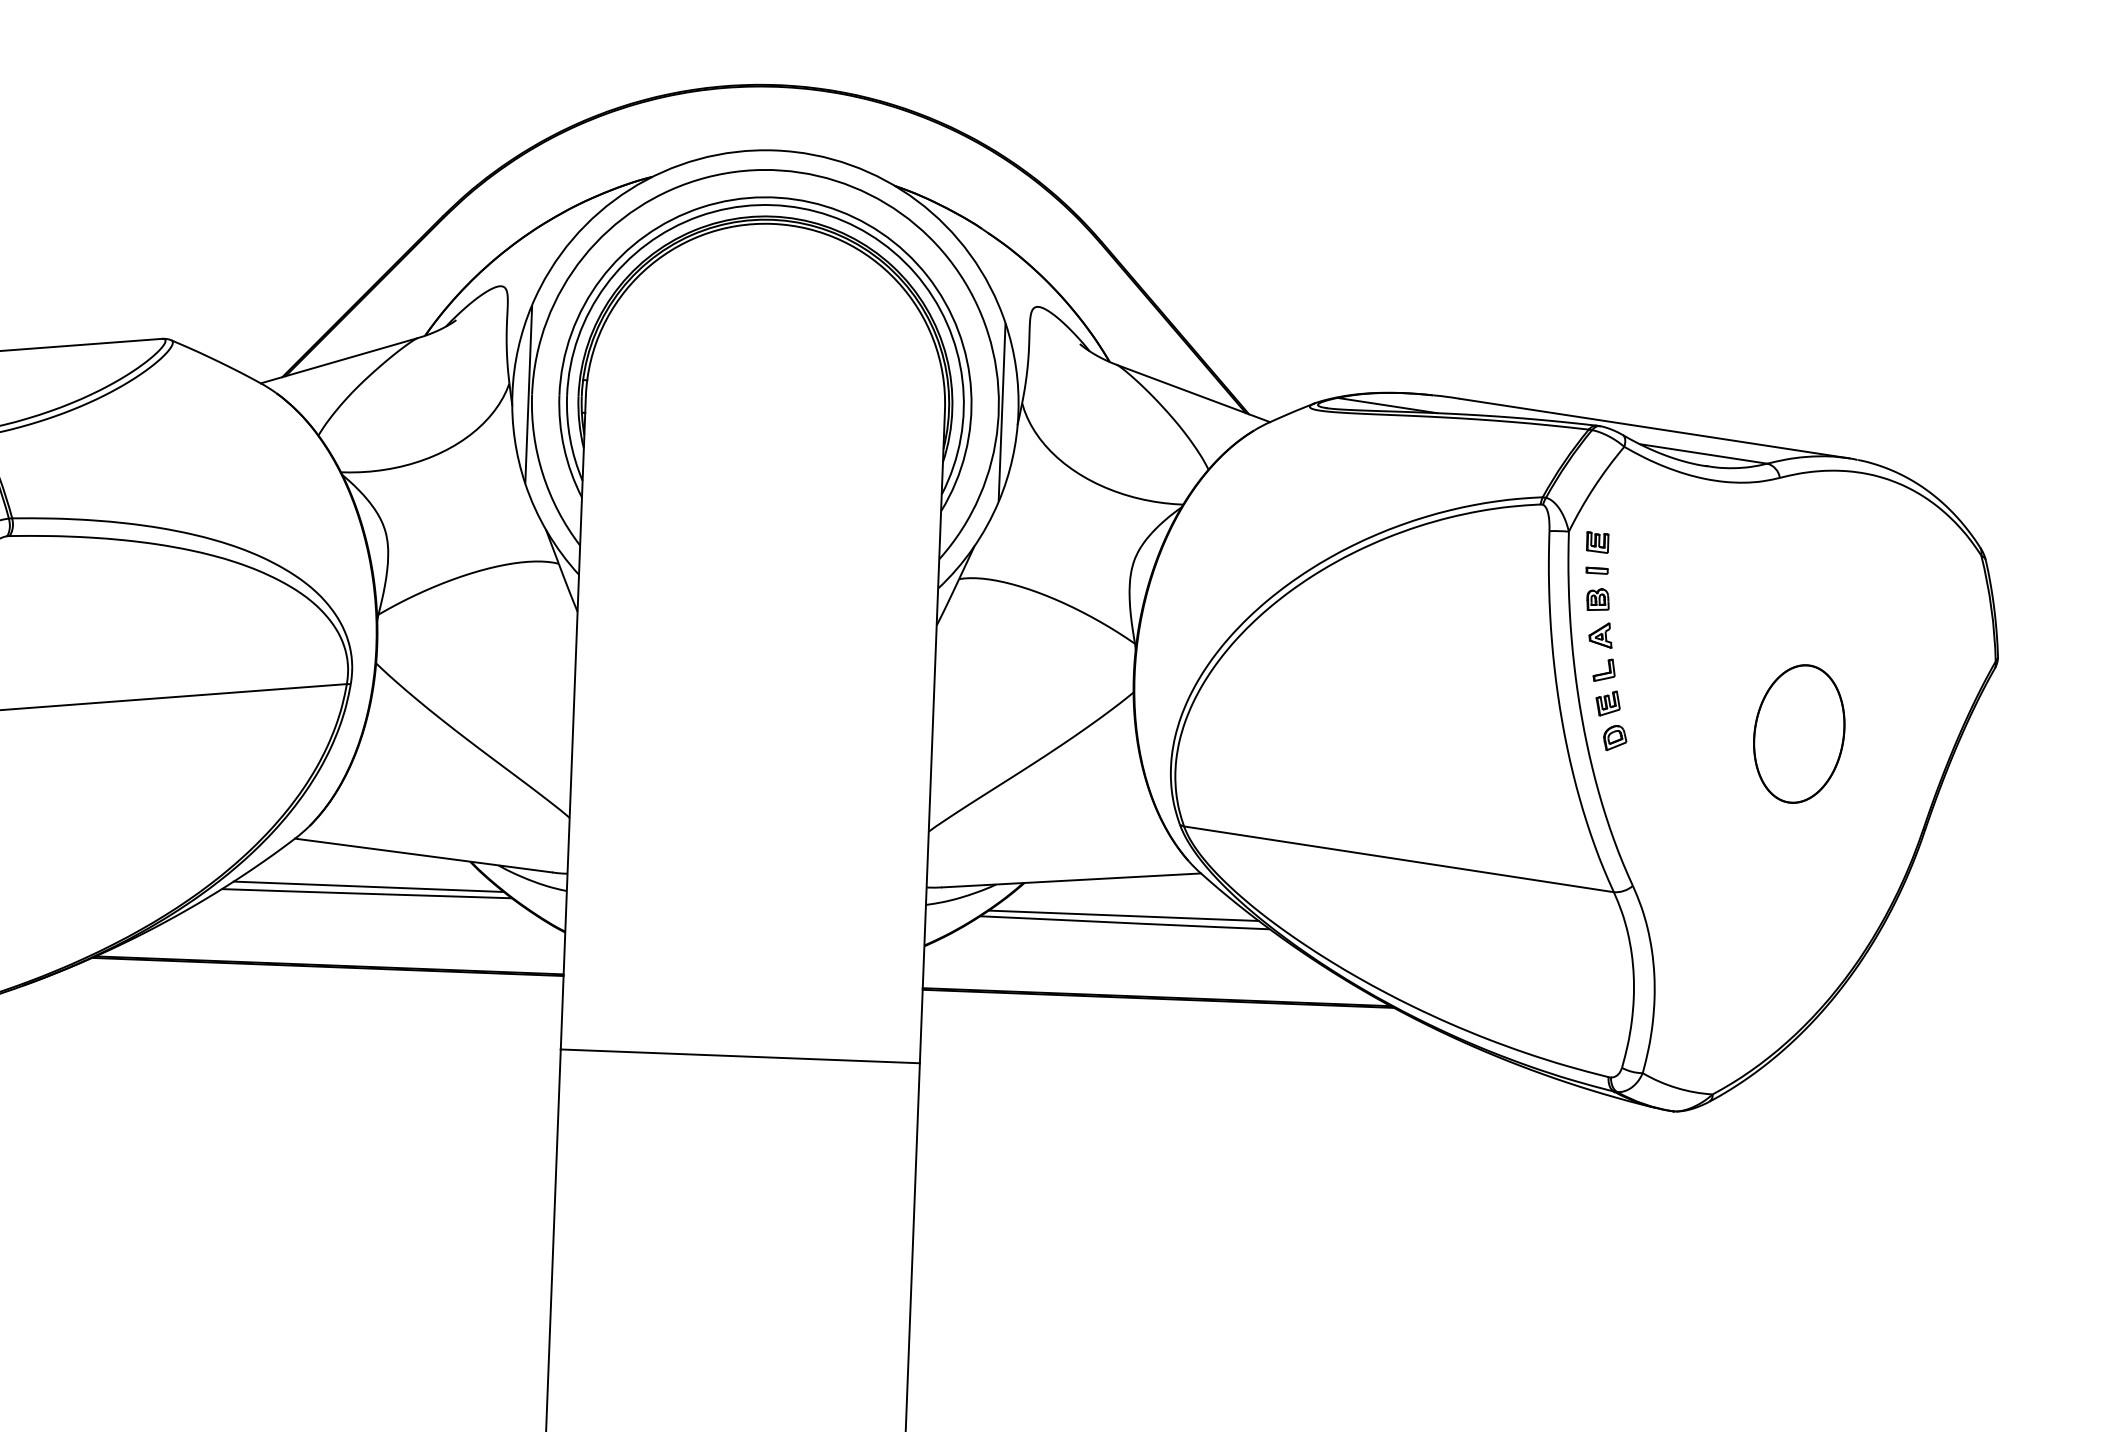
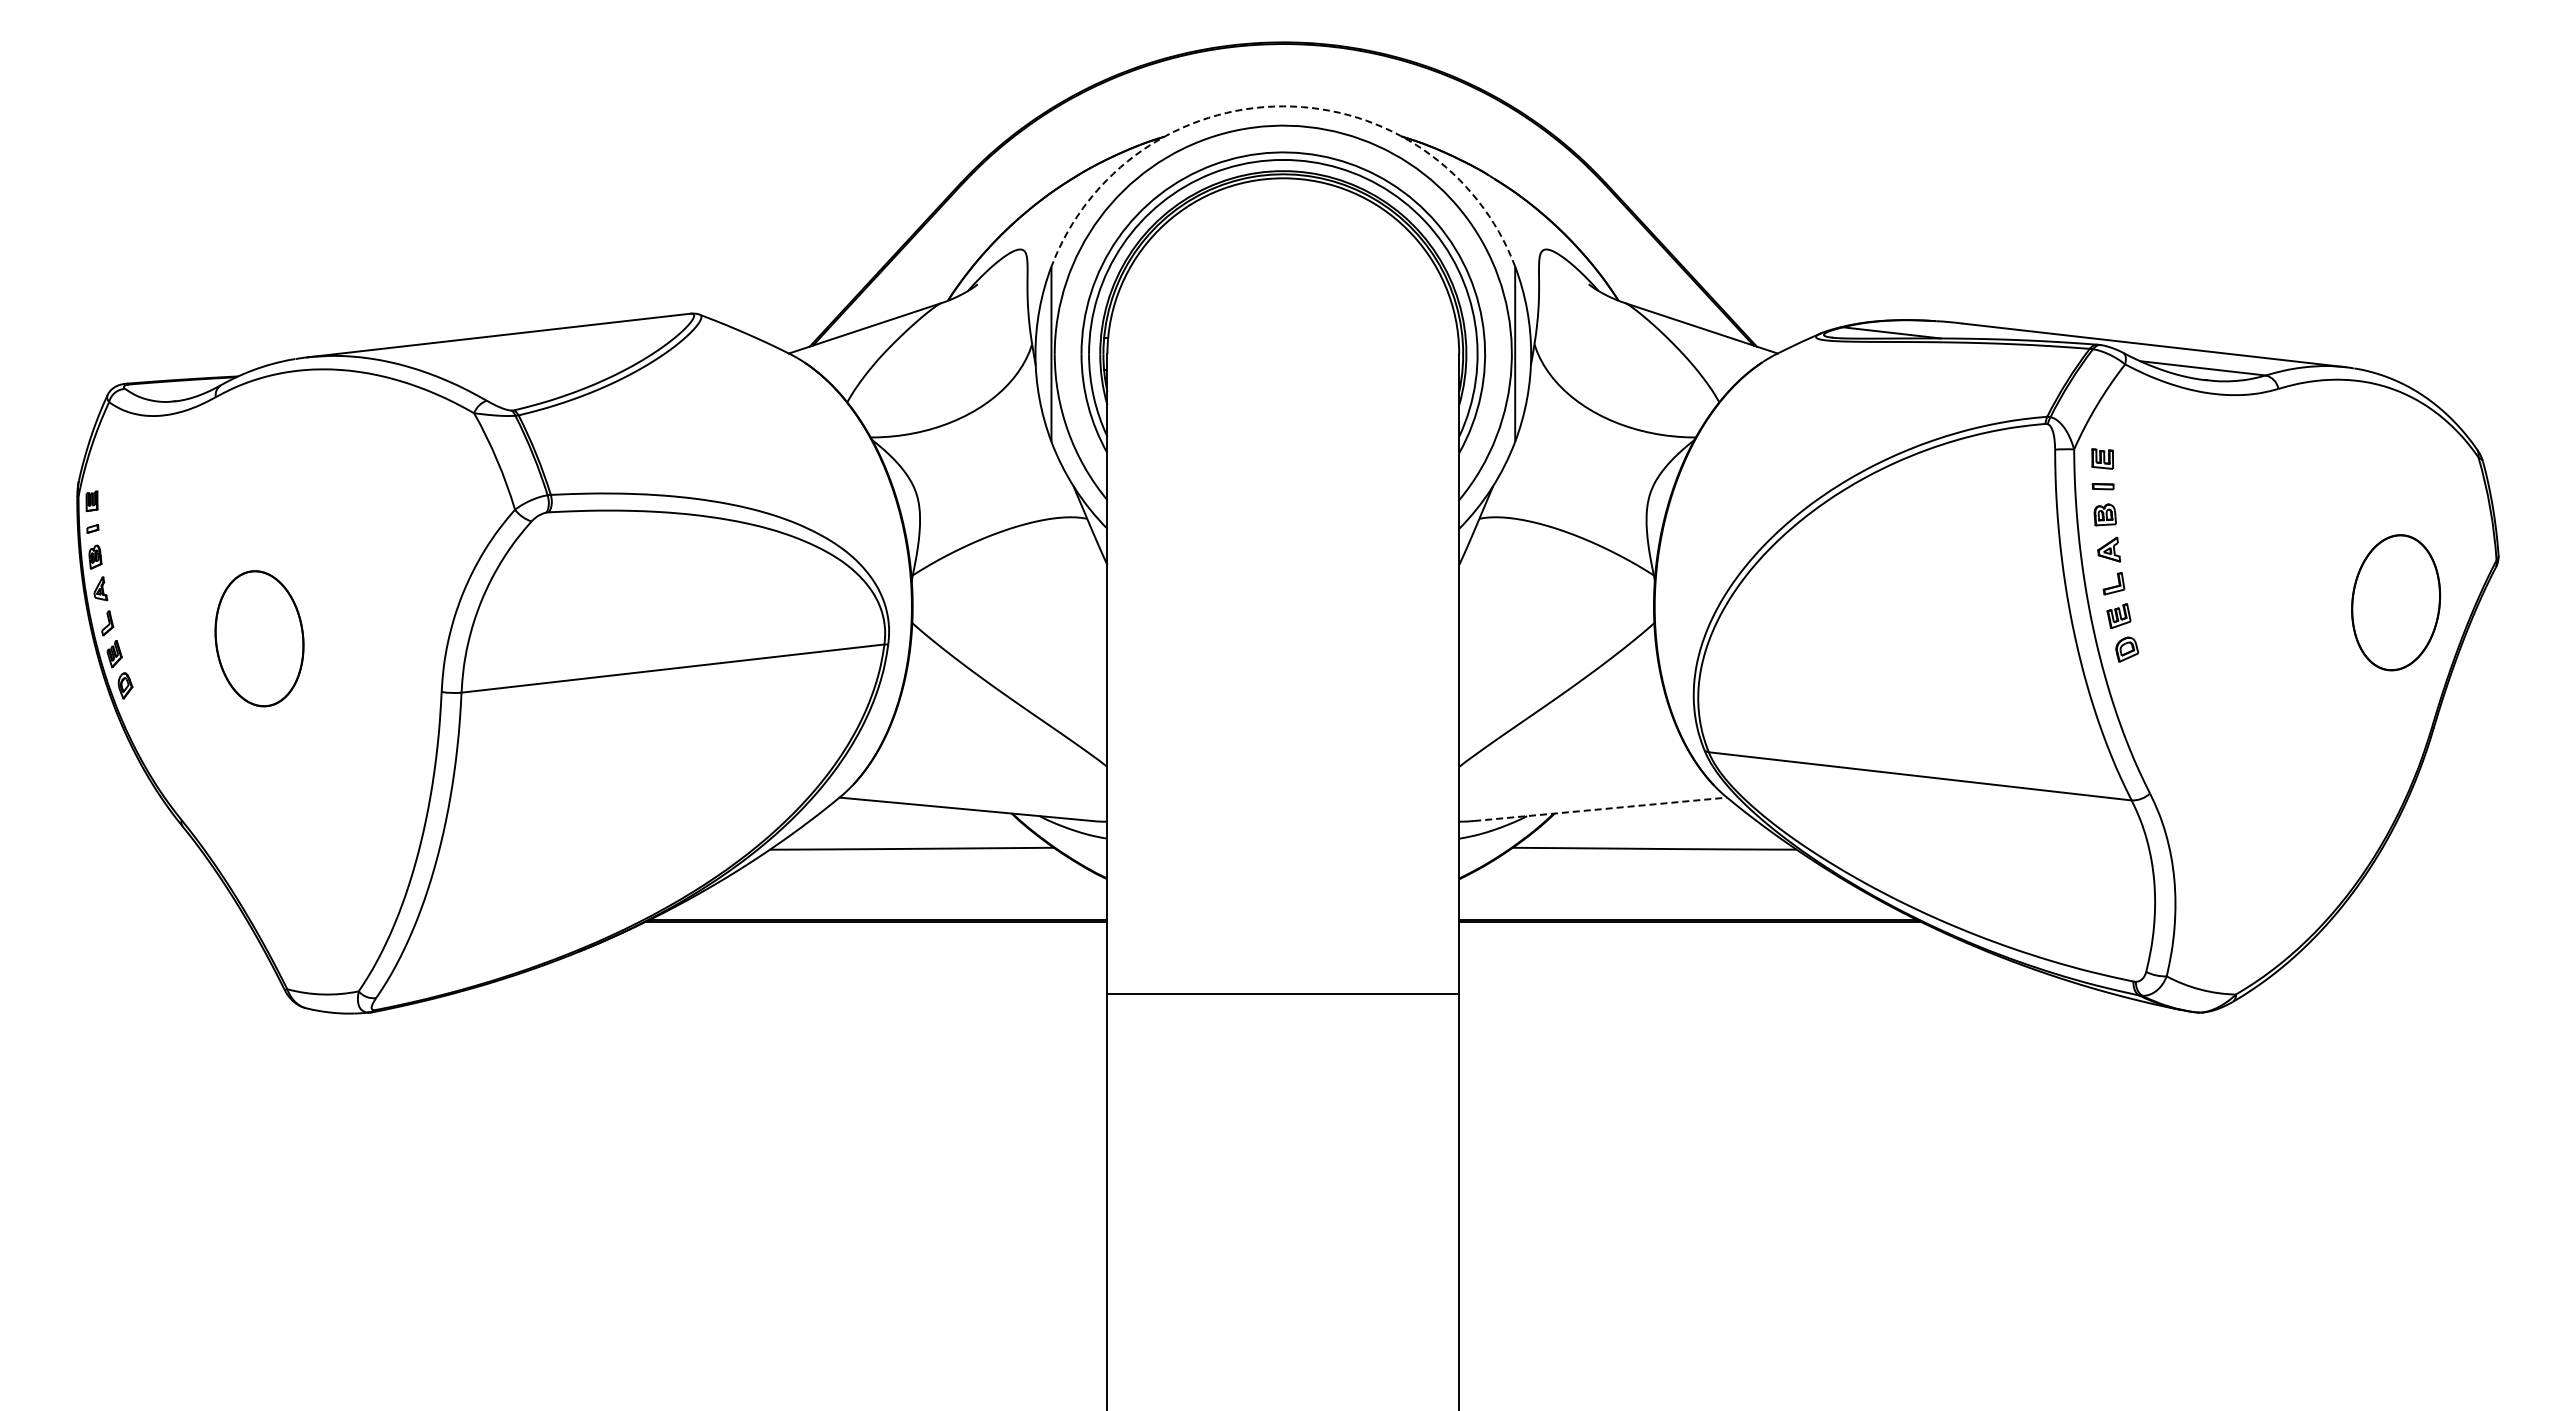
arc: (775, 150) -> (1283, 106), solid -> dashed
part: (1799, 733) -> (2396, 602), moved
line: (1072, 880) -> (1601, 809), solid -> dashed
line: (368, 886) -> (913, 841), removed
line: (1123, 915) -> (1652, 841), removed

